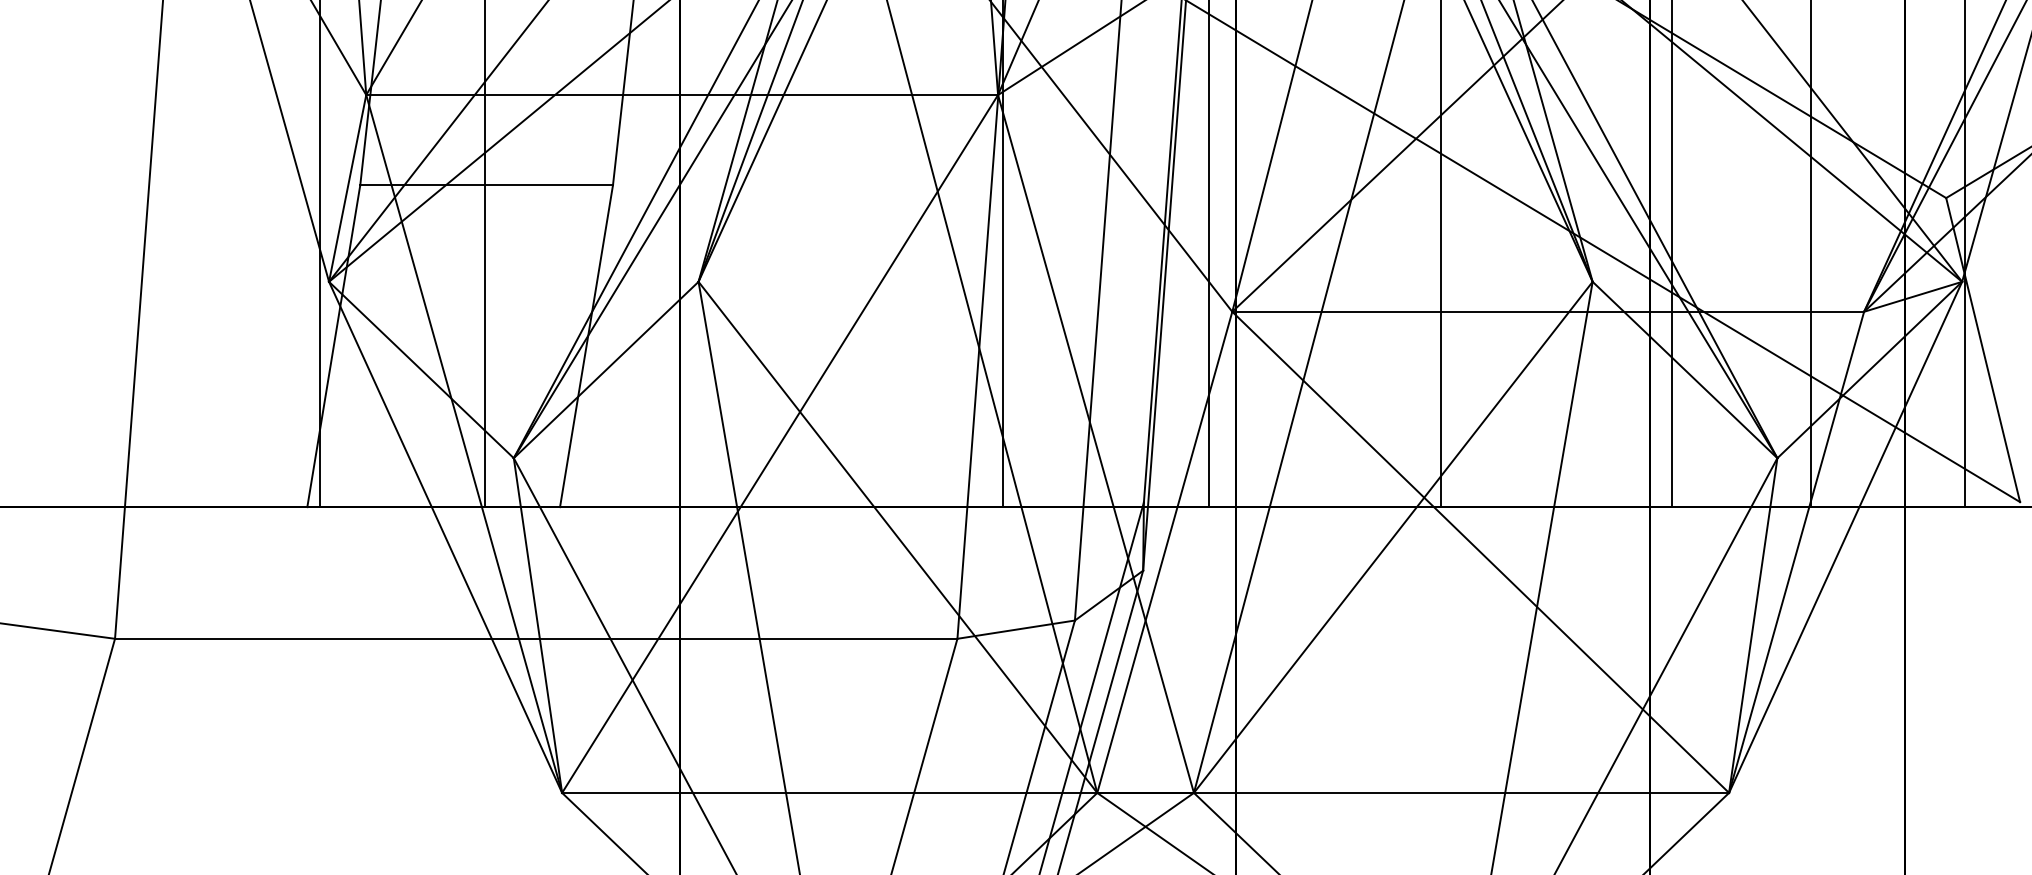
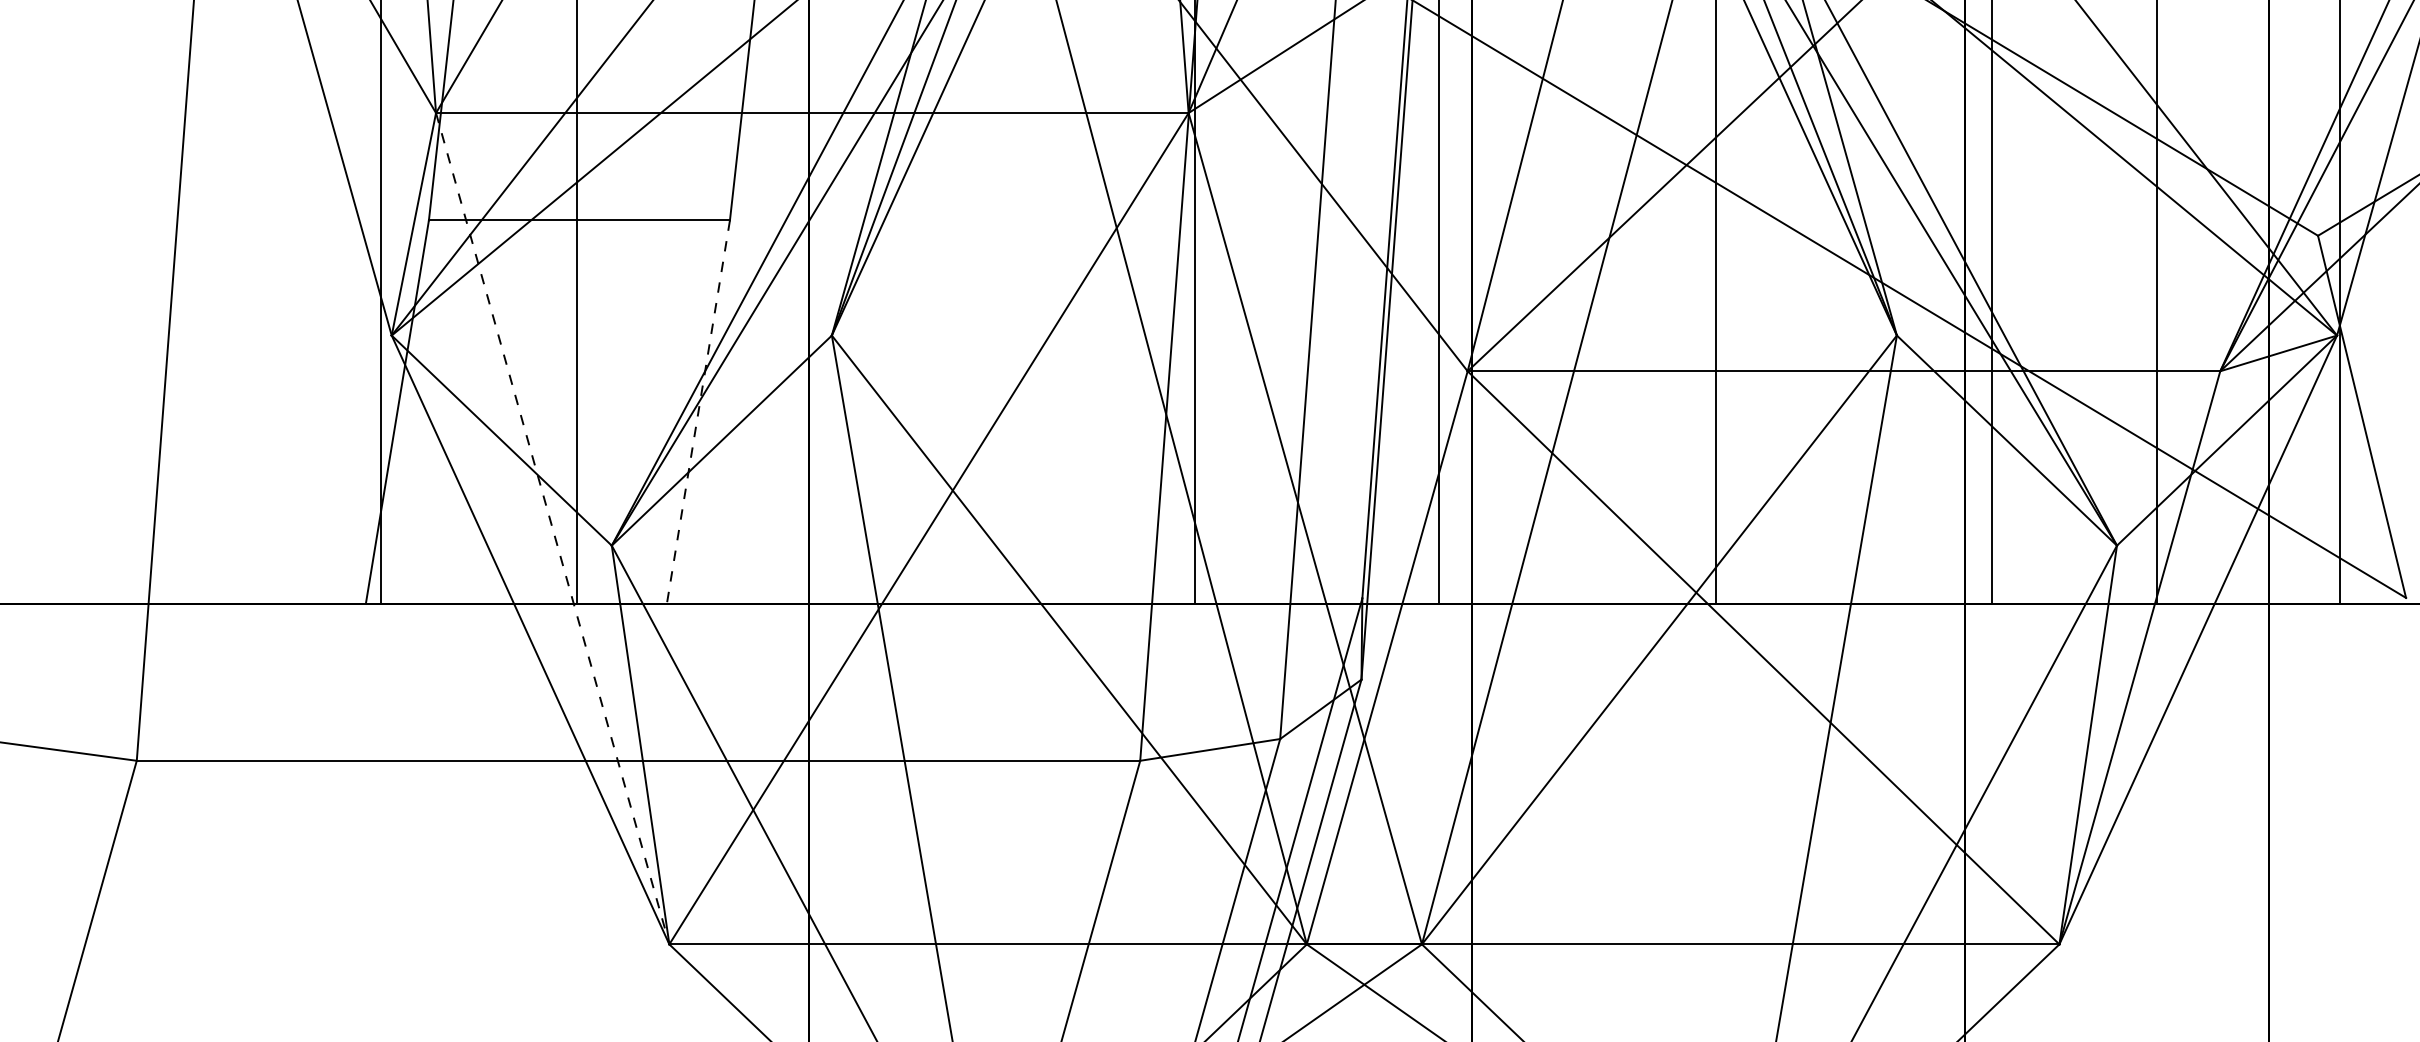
line: (586, 346) -> (698, 412), solid -> dashed
line: (464, 443) -> (552, 528), solid -> dashed

